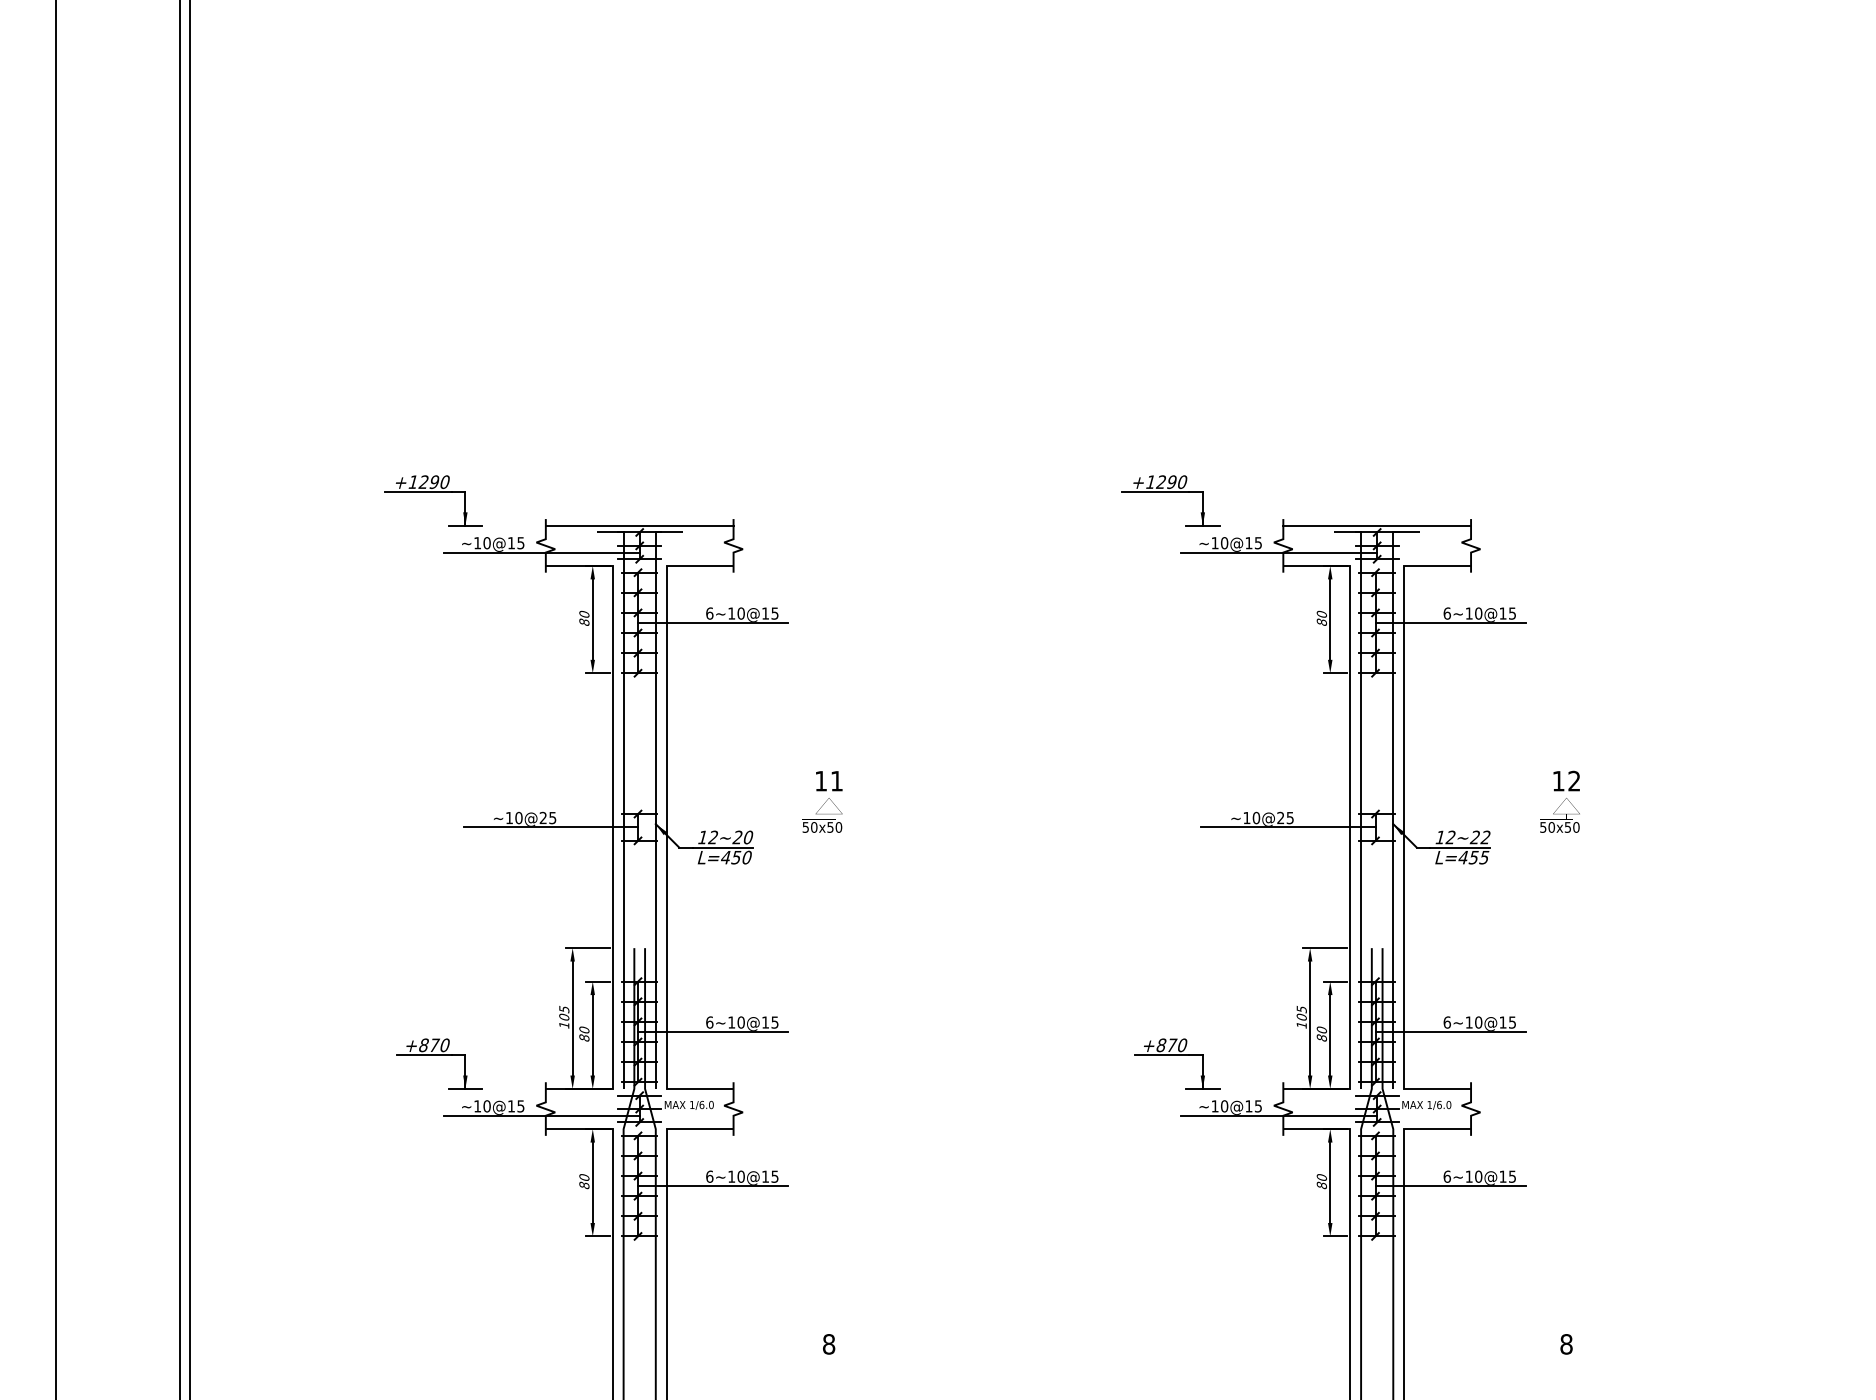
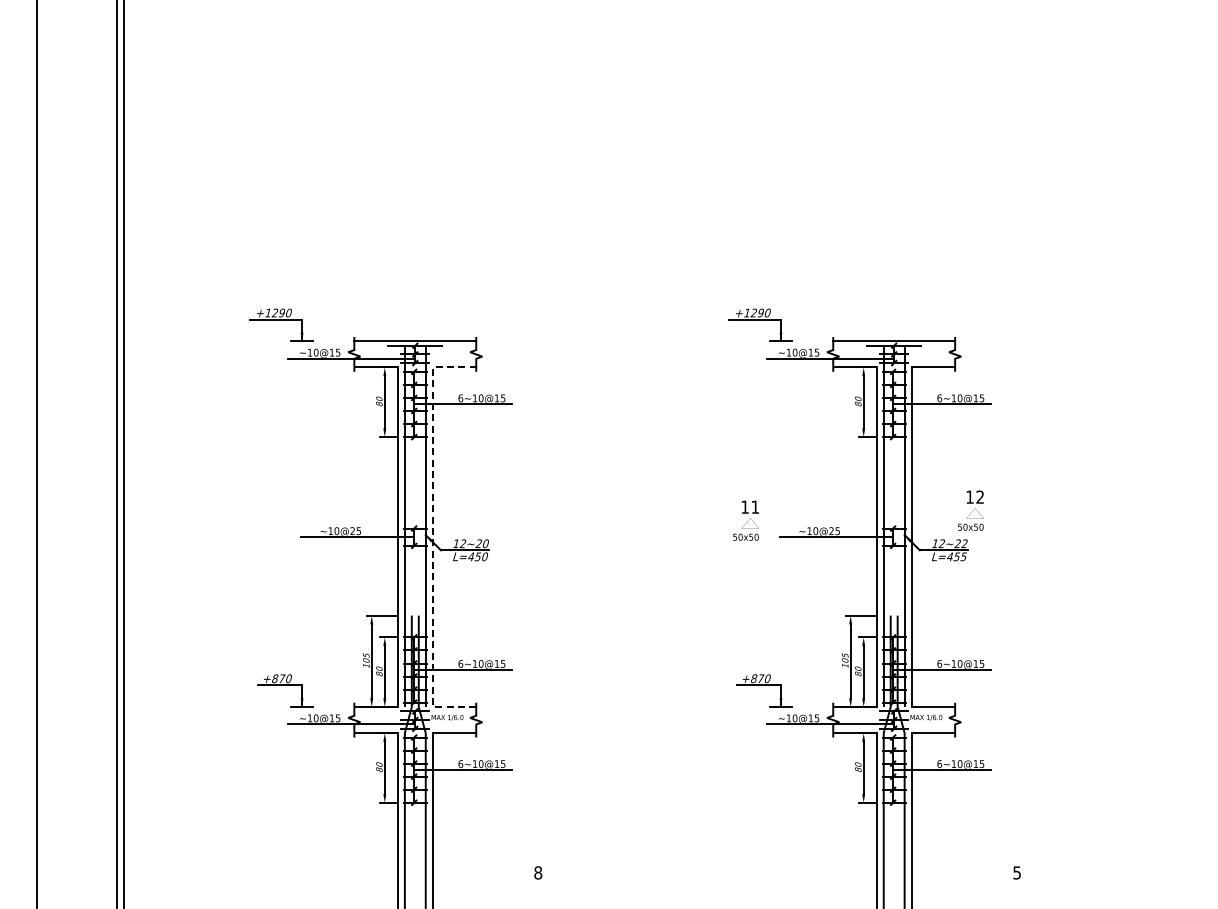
text: (821, 801) -> (745, 520), moved
text: (1559, 801) -> (970, 510), moved
line: (666, 827) -> (432, 537), solid -> dashed
text: (1567, 1343) -> (1017, 872), 8 -> 5

